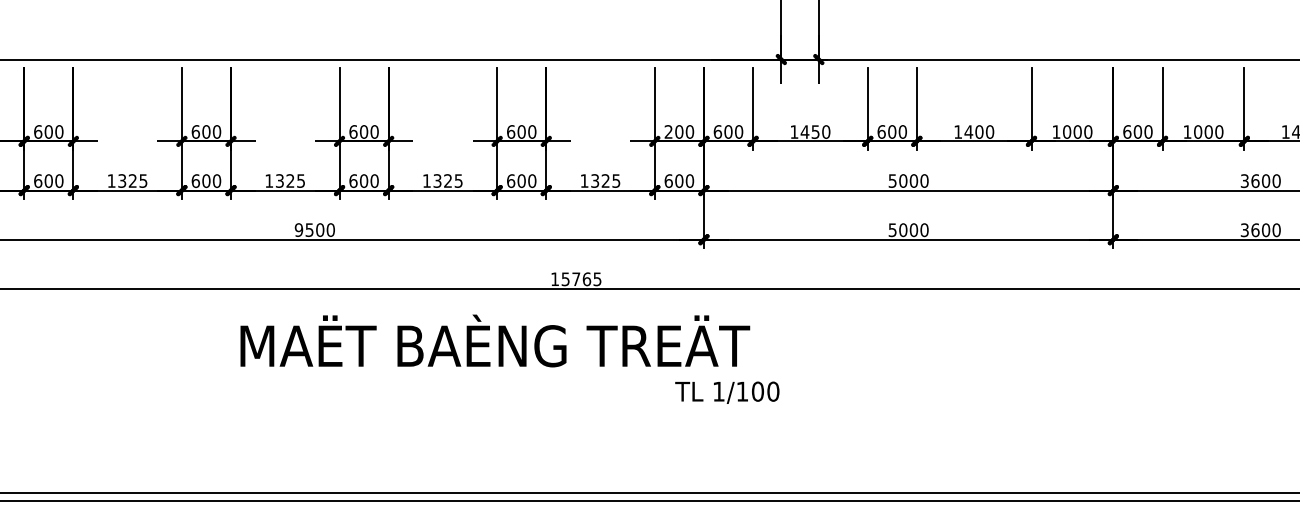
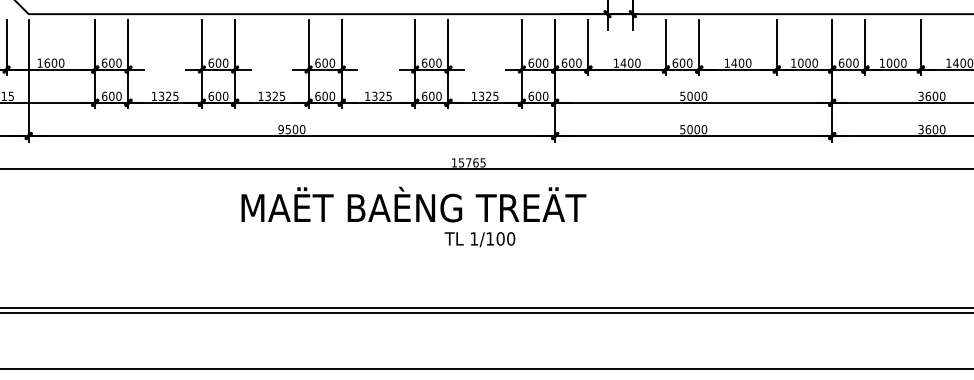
text: (669, 130) -> (531, 62), 200 -> 600
text: (815, 130) -> (630, 62), 1450 -> 1400
text: (726, 392) -> (479, 239), moved

